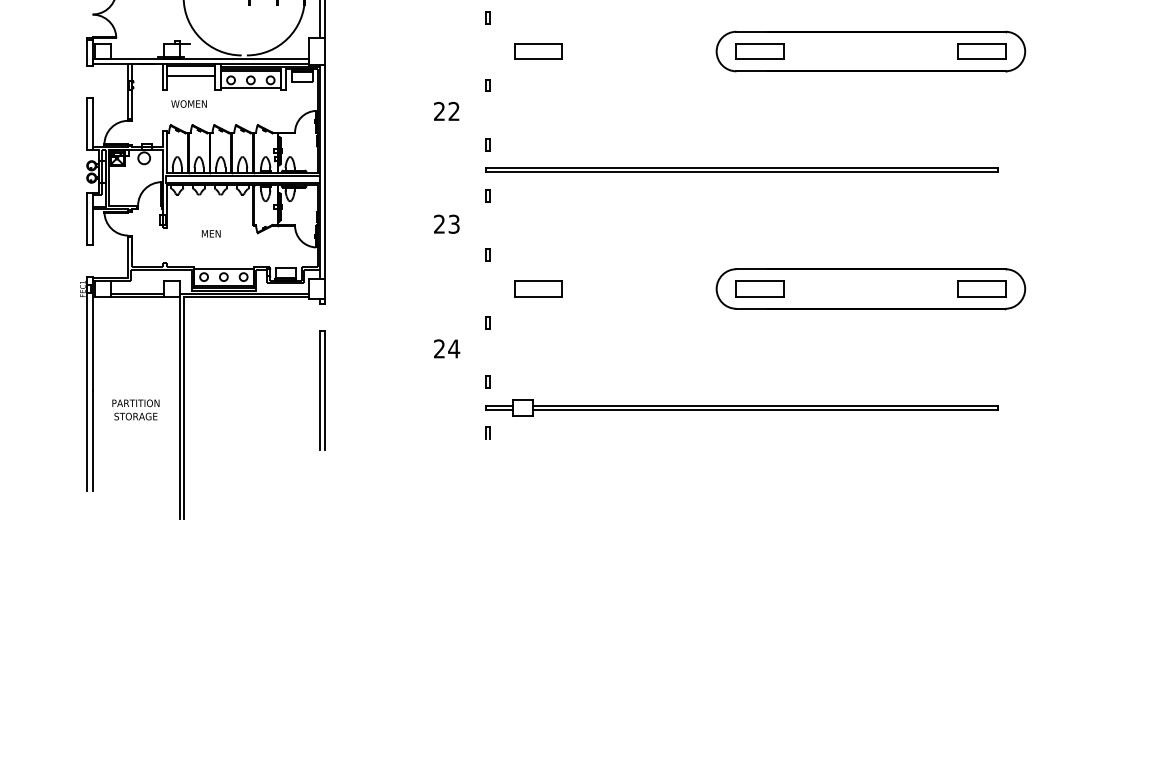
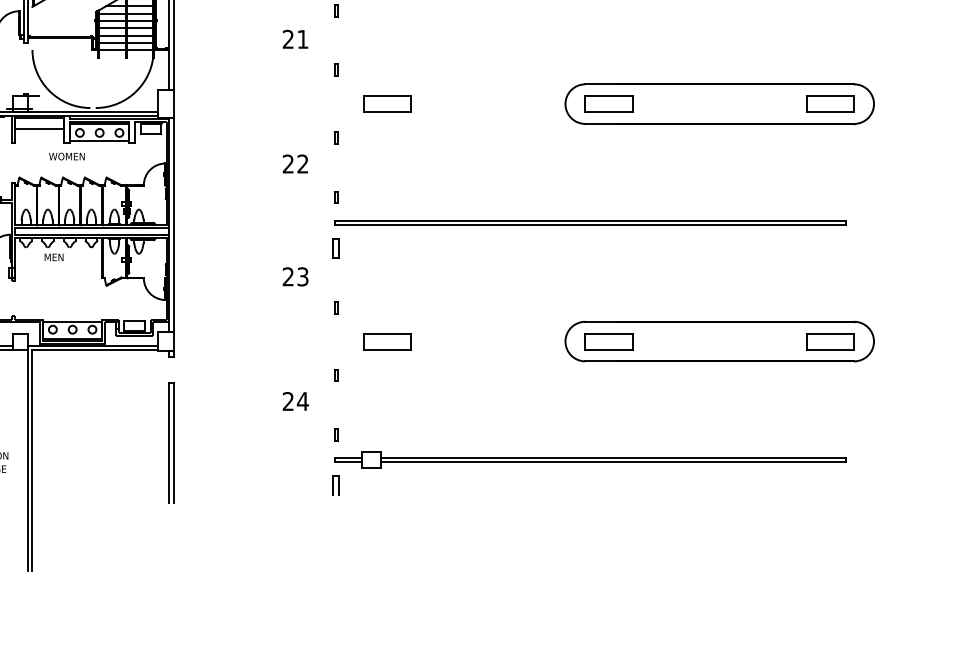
text: (188, 103) -> (66, 156), moved
part: (487, 195) -> (336, 248), size x1.6
text: (211, 233) -> (54, 257), moved
part: (487, 432) -> (336, 485), size x1.6

